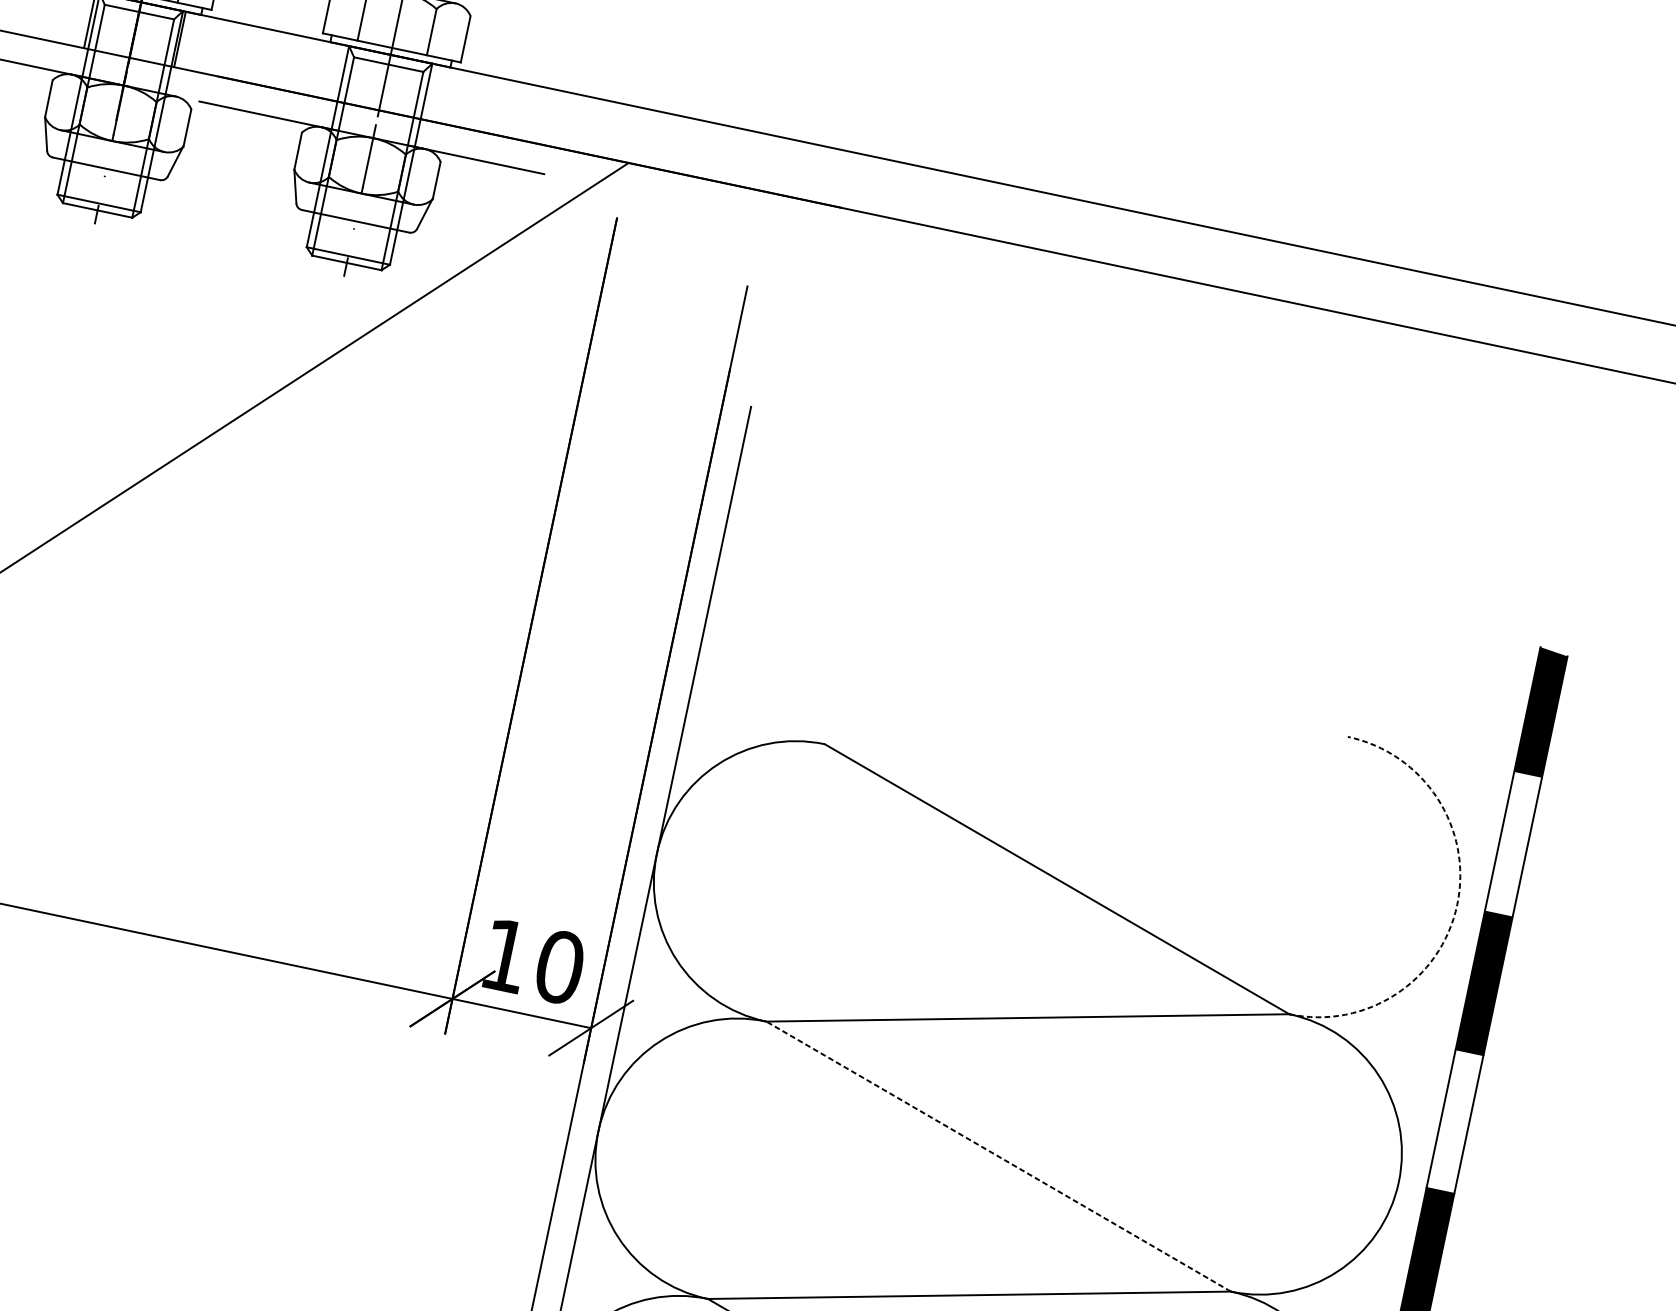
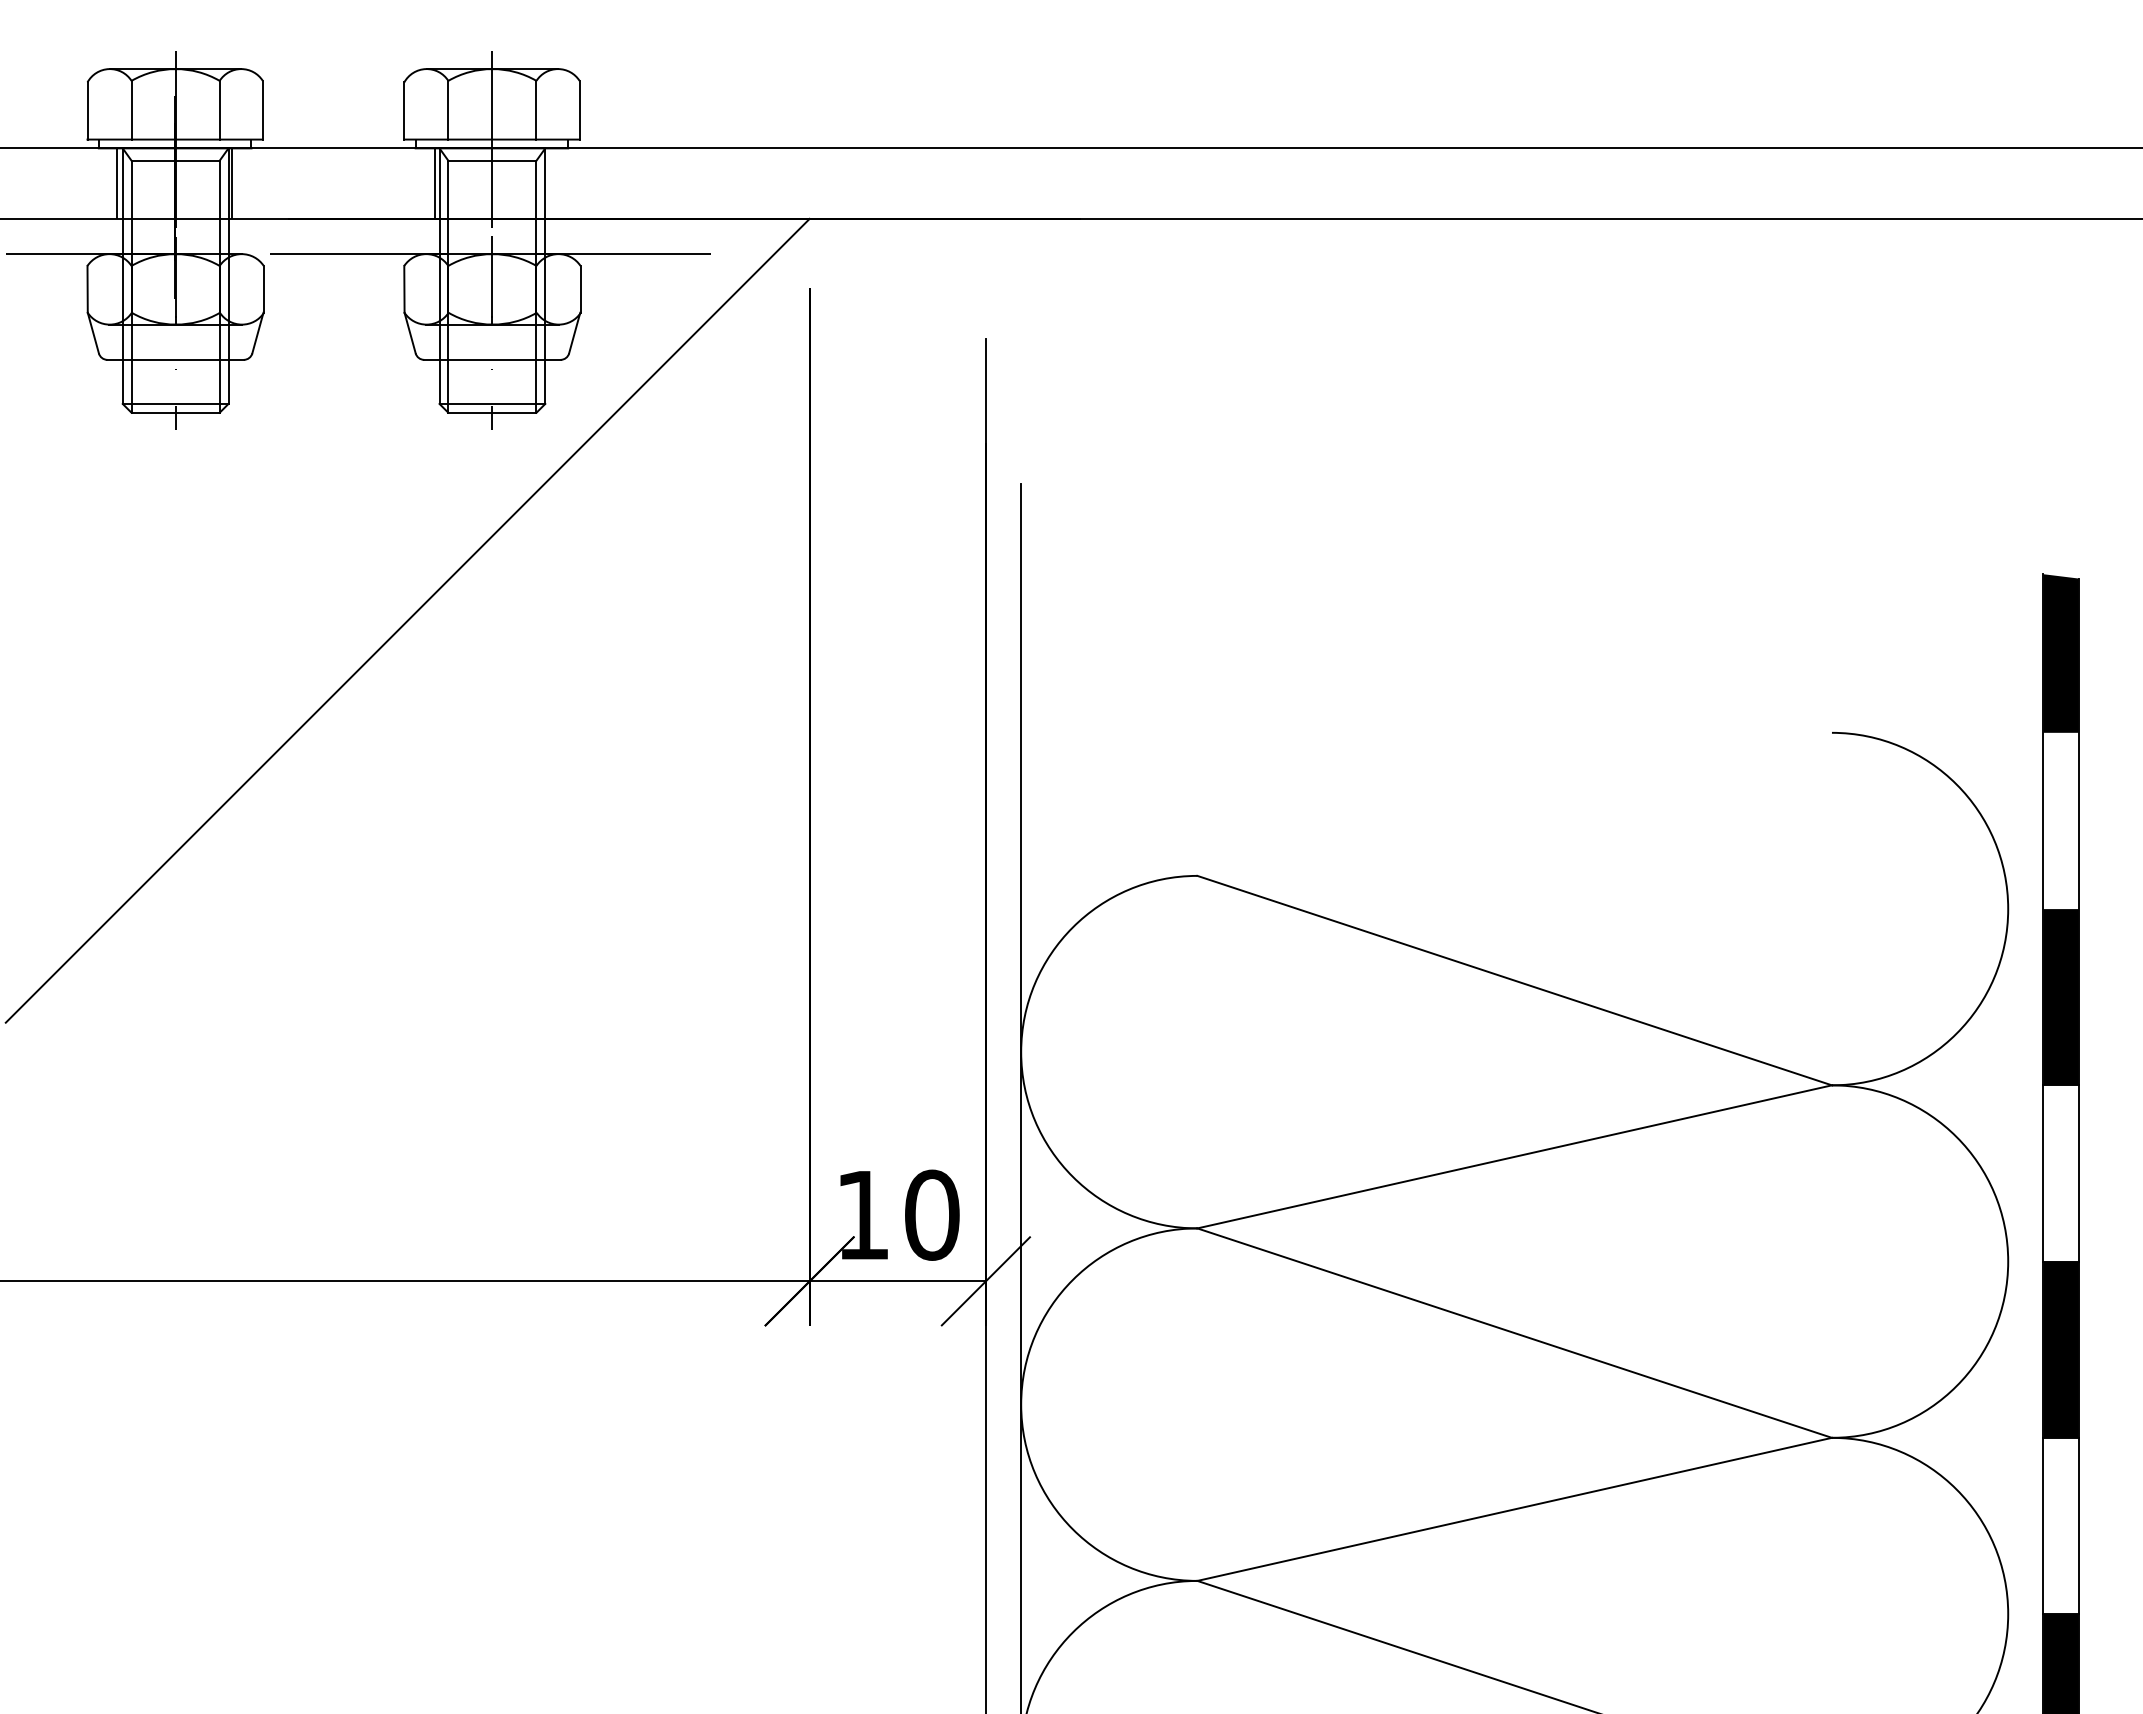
line: (339, 72) -> (434, 183), added
arc: (1457, 905) -> (2008, 909), dashed -> solid
line: (998, 1156) -> (1514, 1332), dashed -> solid

